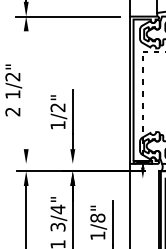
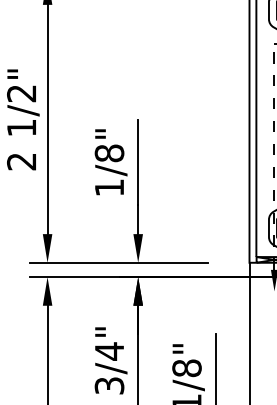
line: (26, 90) -> (48, 120), added
text: (57, 107) -> (108, 153), 1/2" -> 1/8"
line: (62, 163) -> (118, 262), added

